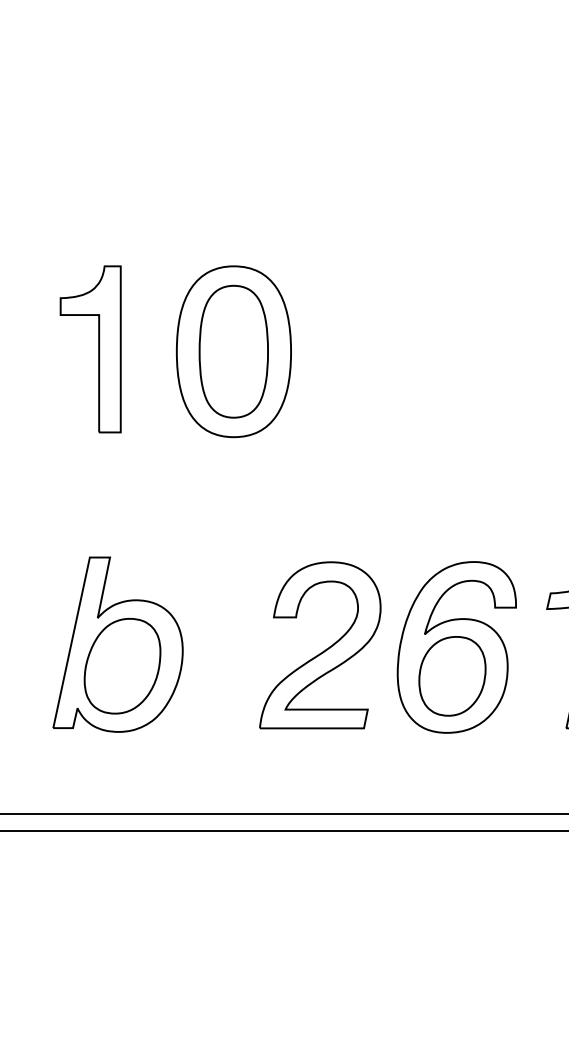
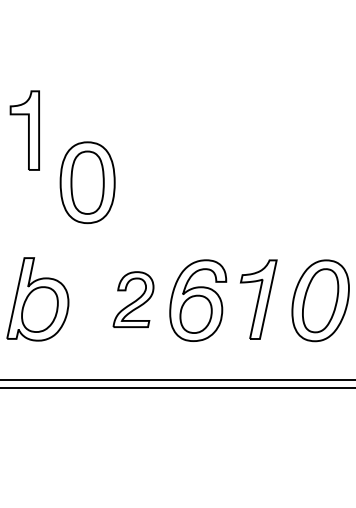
part: (89, 349) -> (24, 130), moved
part: (233, 351) -> (87, 182), moved
part: (320, 644) -> (133, 299), size x0.7

